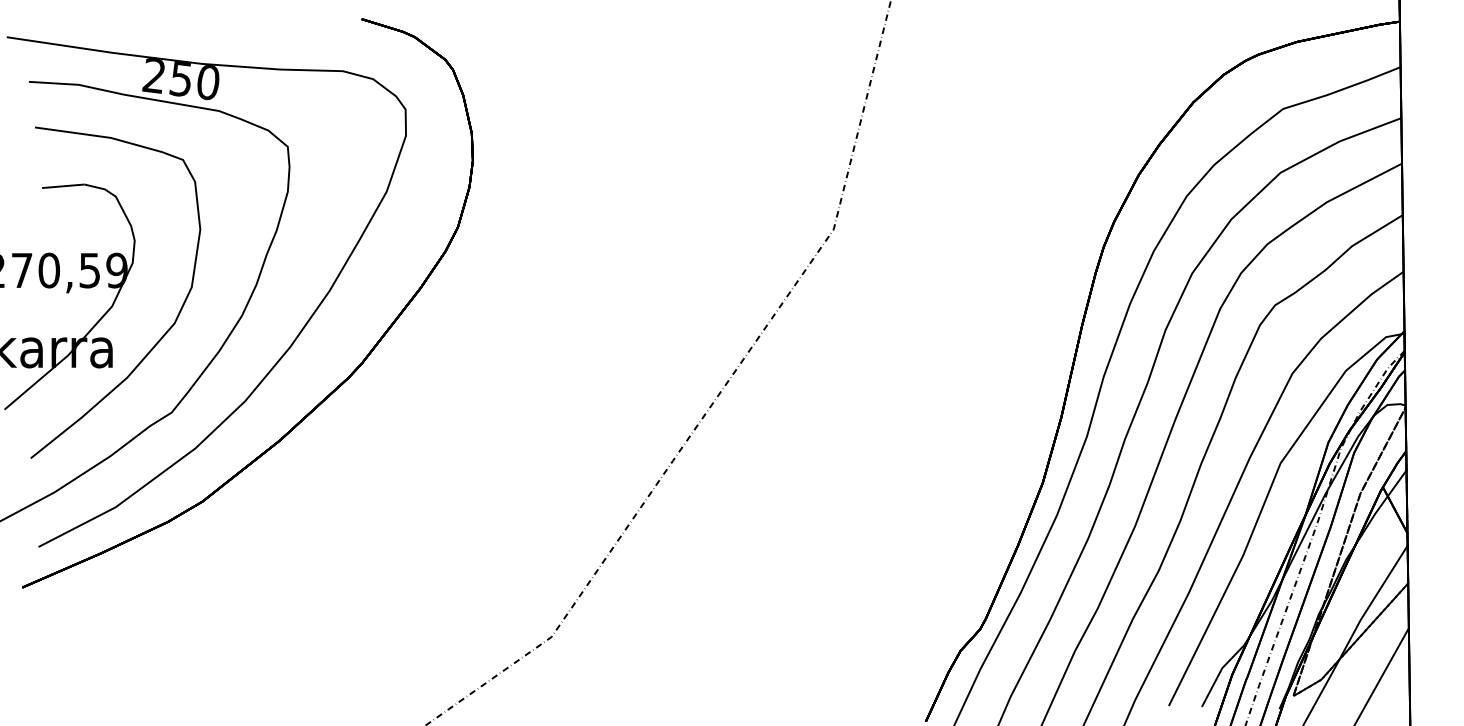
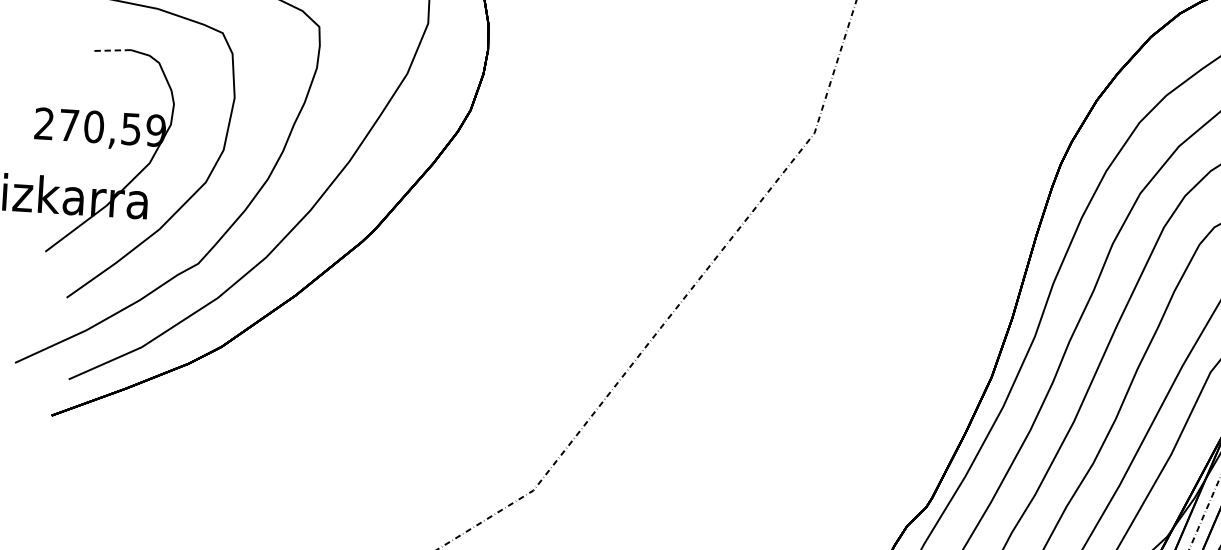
line: (62, 186) -> (110, 50), solid -> dashed

